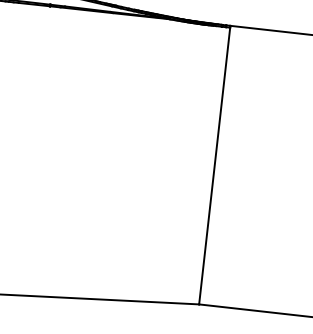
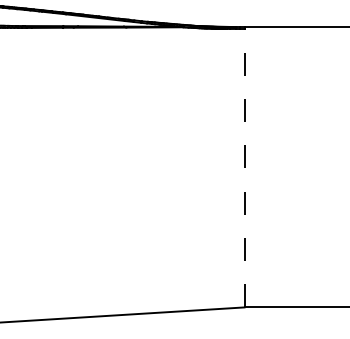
line: (214, 165) -> (244, 167), solid -> dashed

